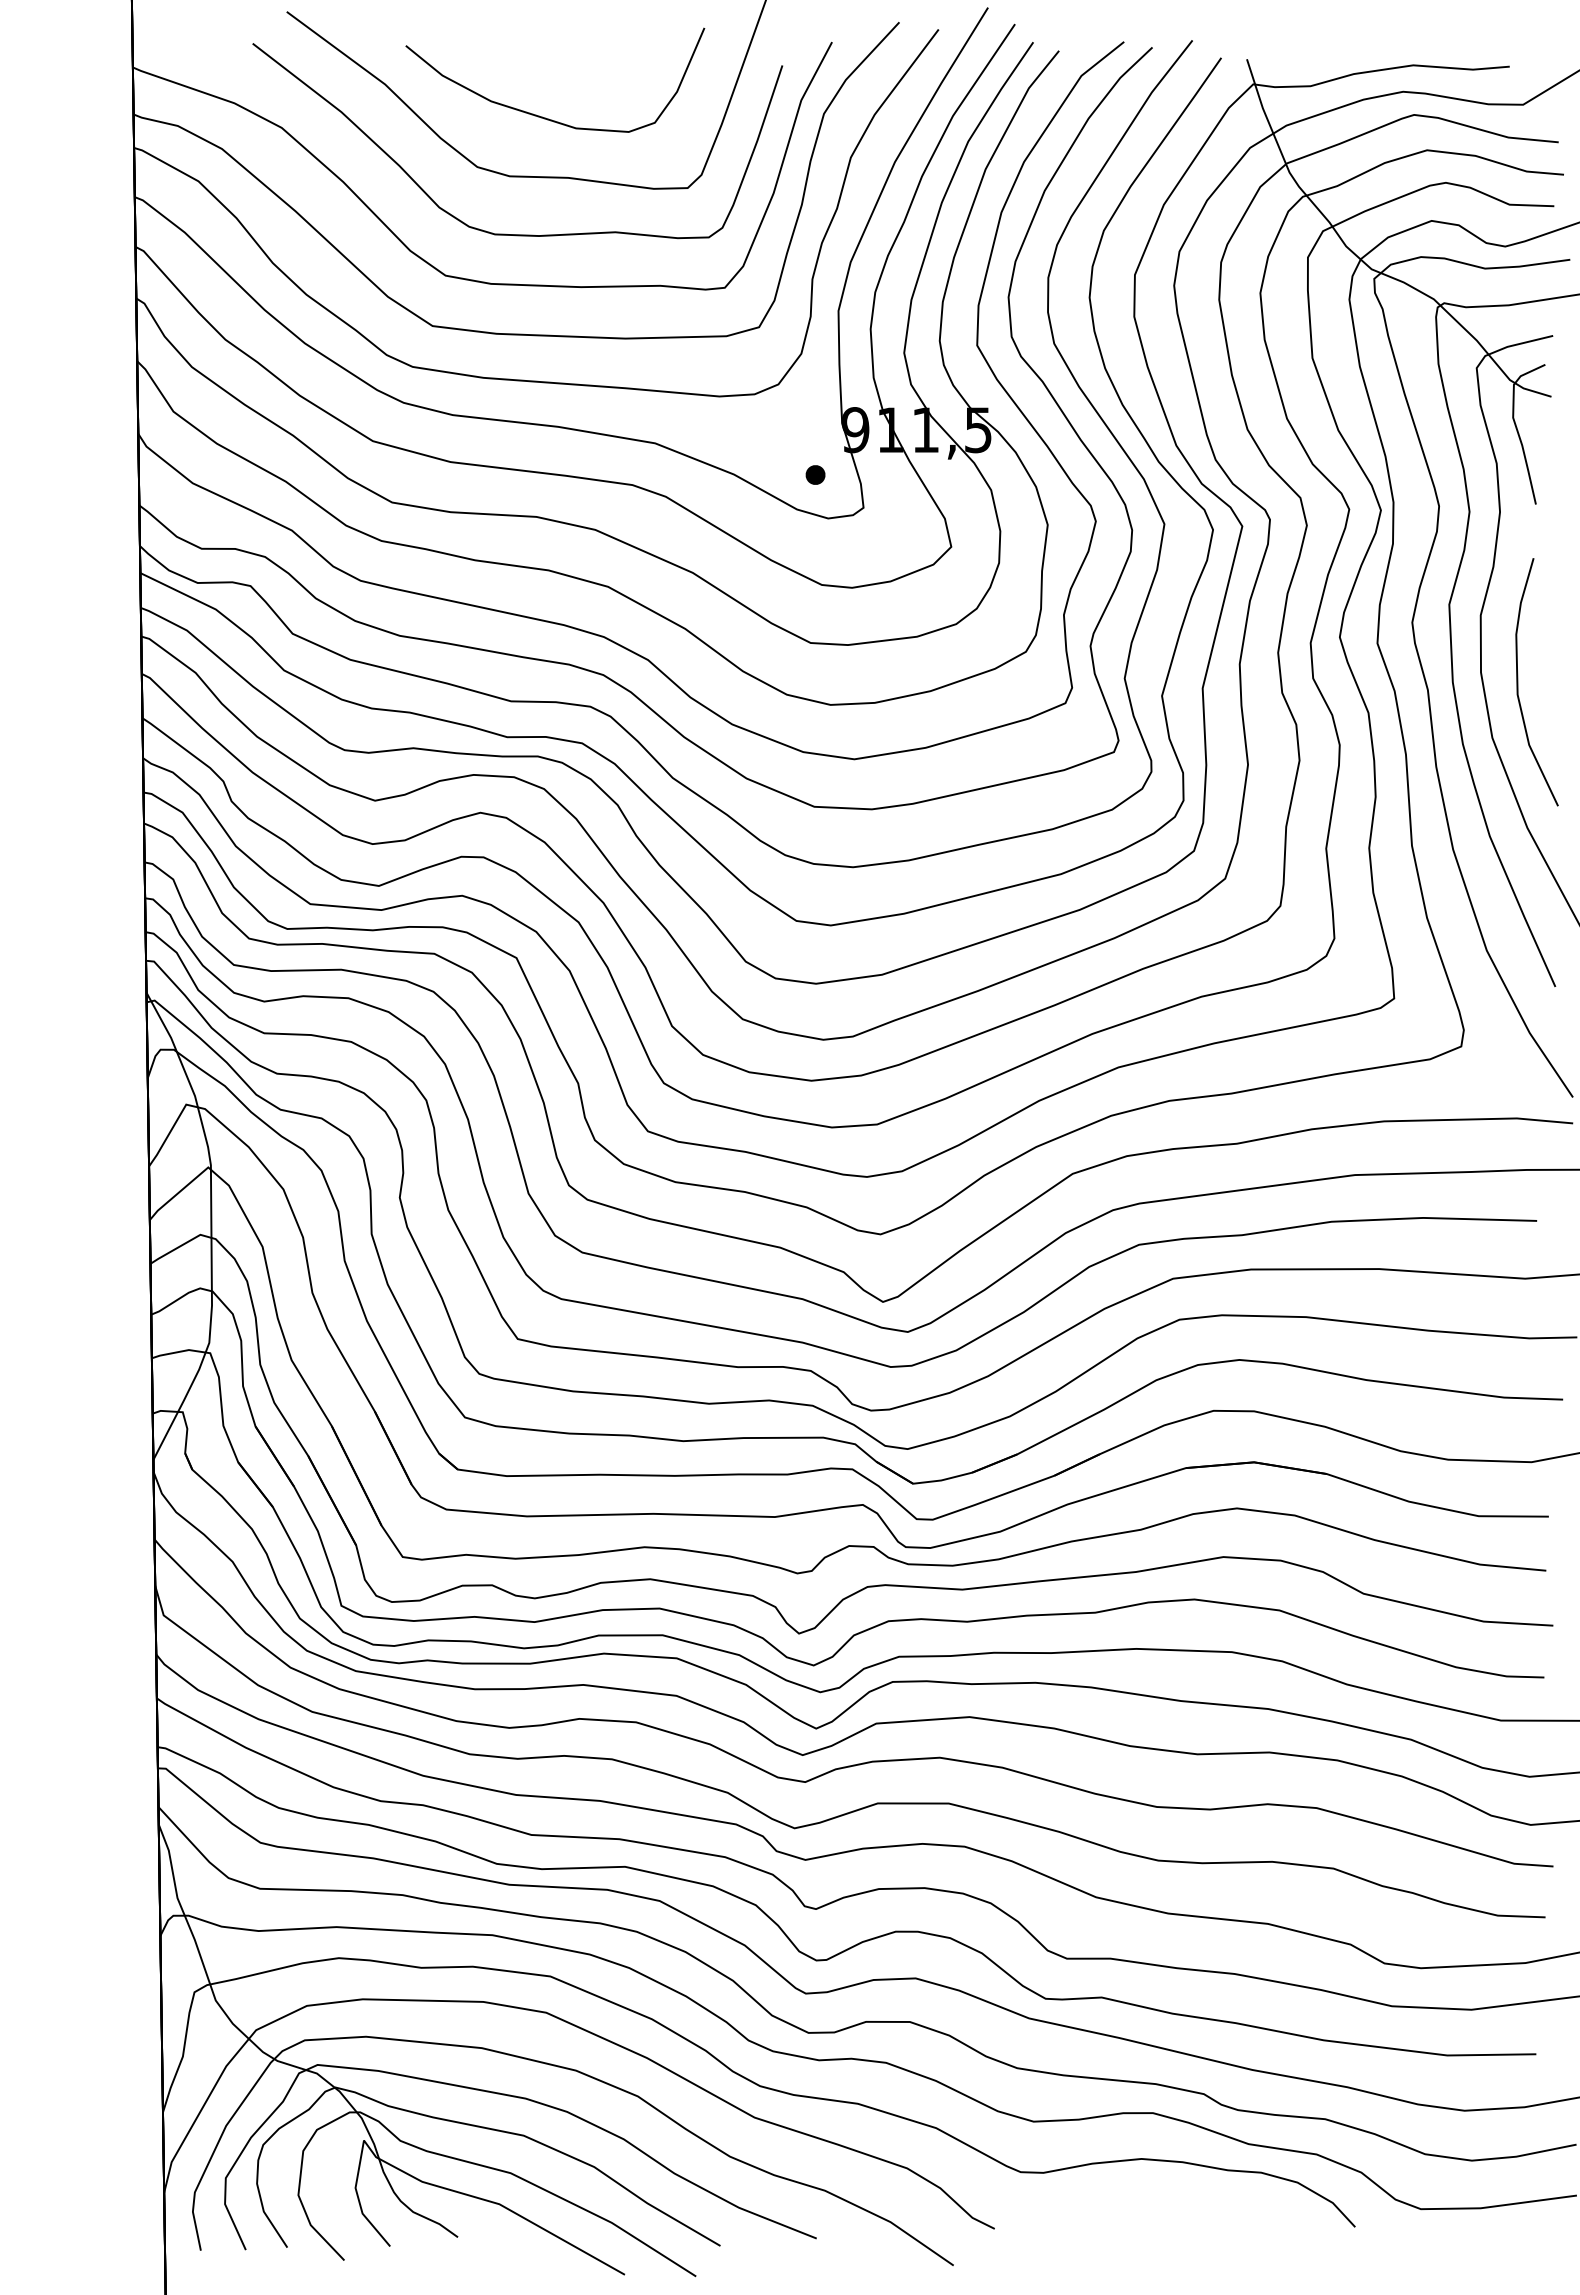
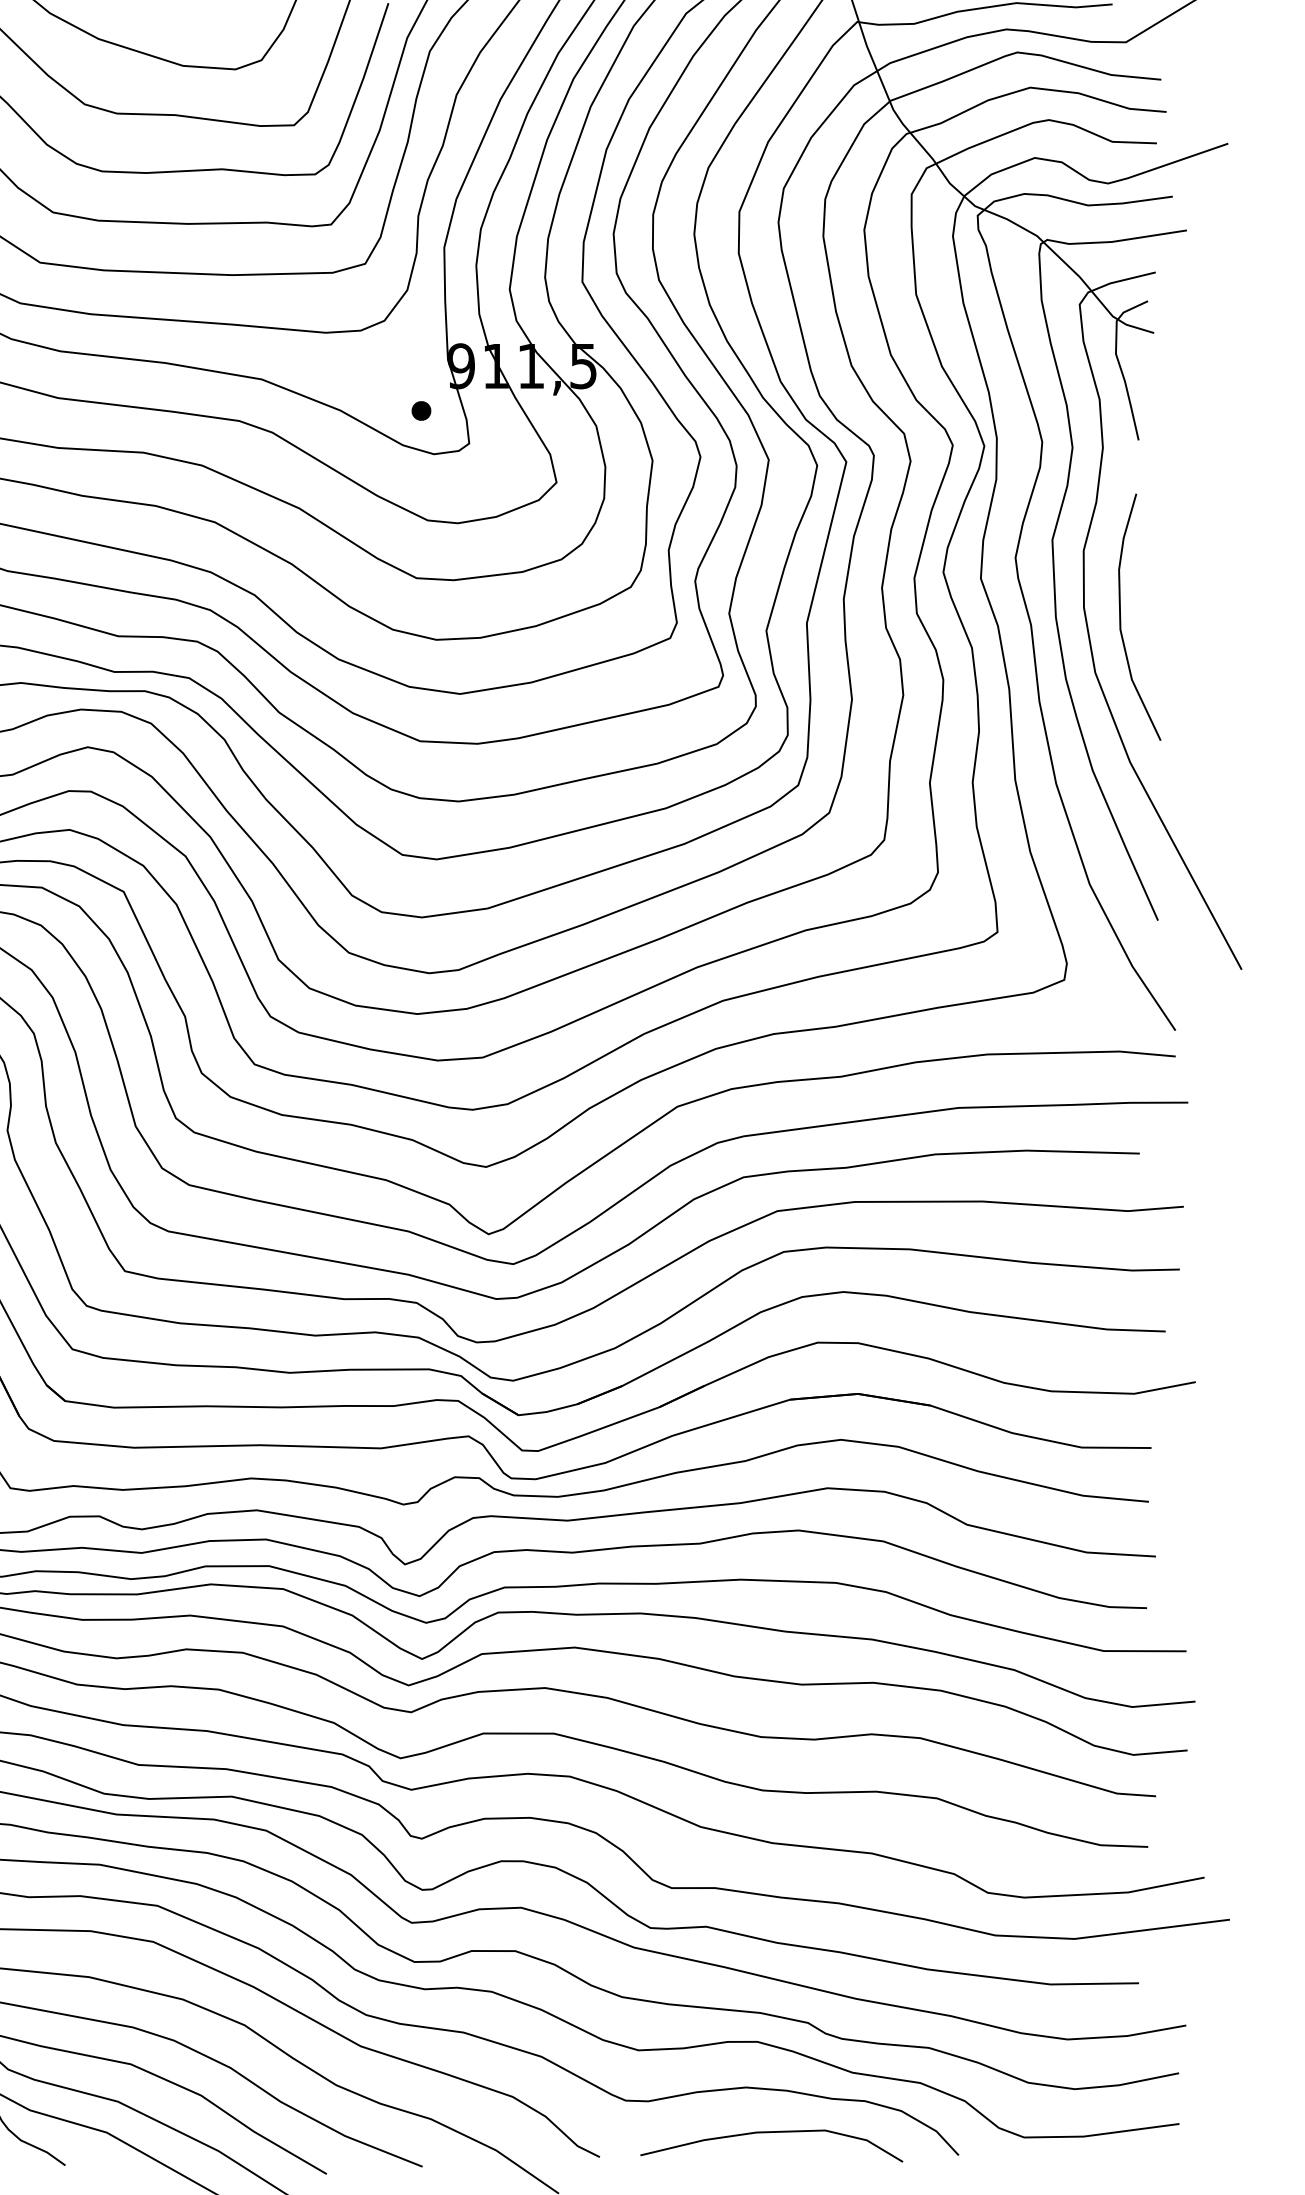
curve: (1167, 2204) -> (771, 2132), added

